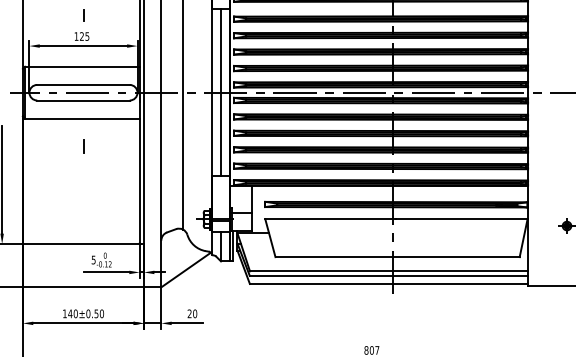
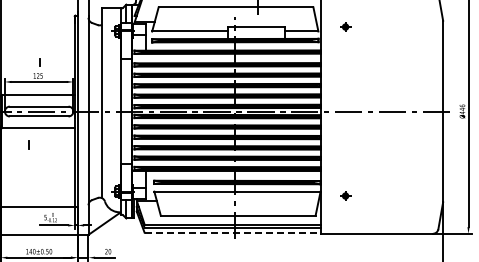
line: (221, 92) -> (126, 111), removed
line: (84, 144) -> (28, 144), moved
line: (390, 283) -> (233, 232), solid -> dashed

